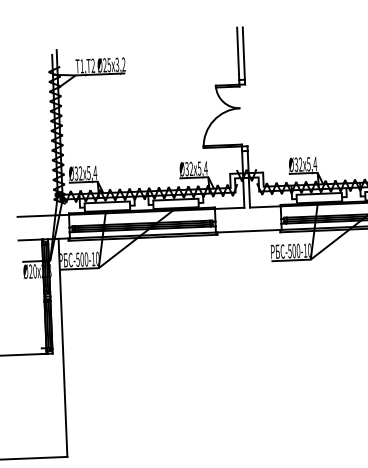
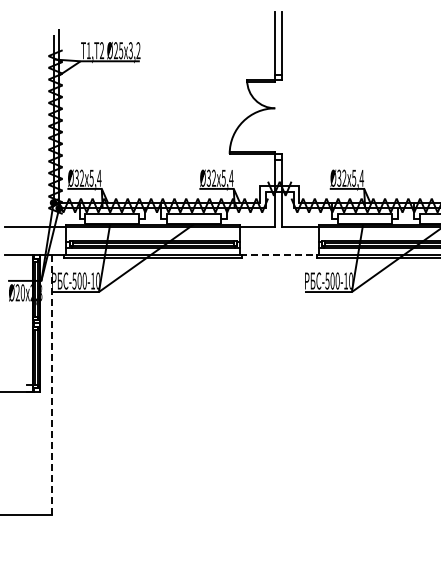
line: (248, 231) -> (279, 255), solid -> dashed
line: (63, 348) -> (52, 385), solid -> dashed

